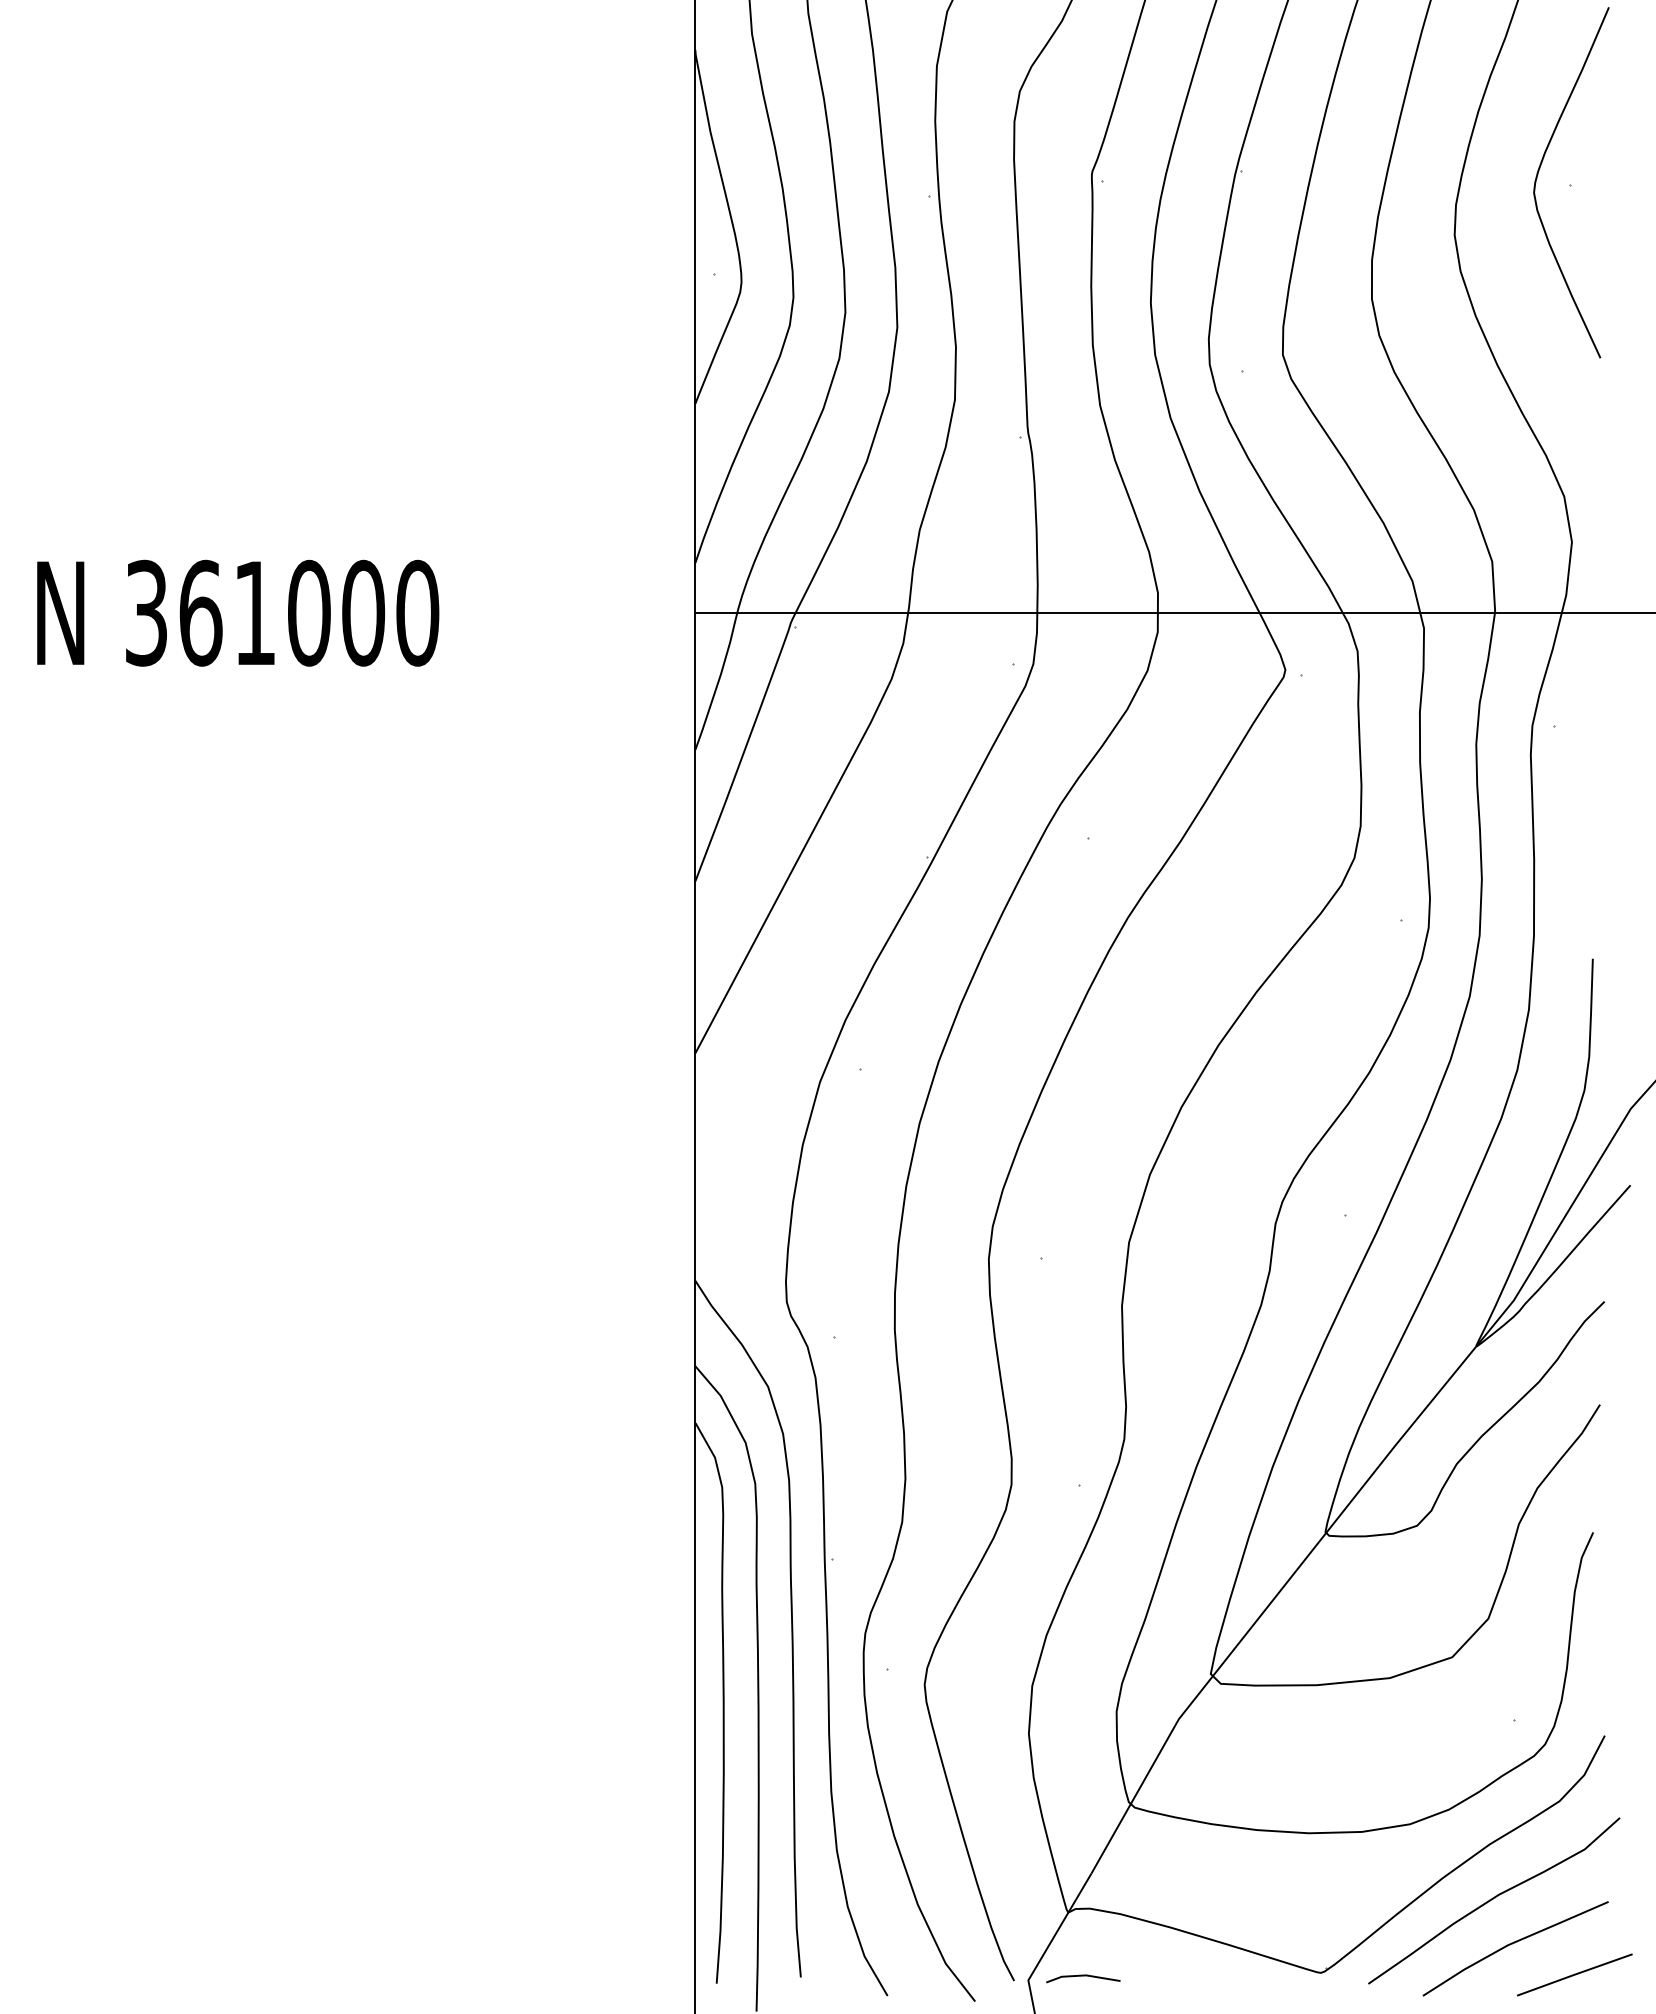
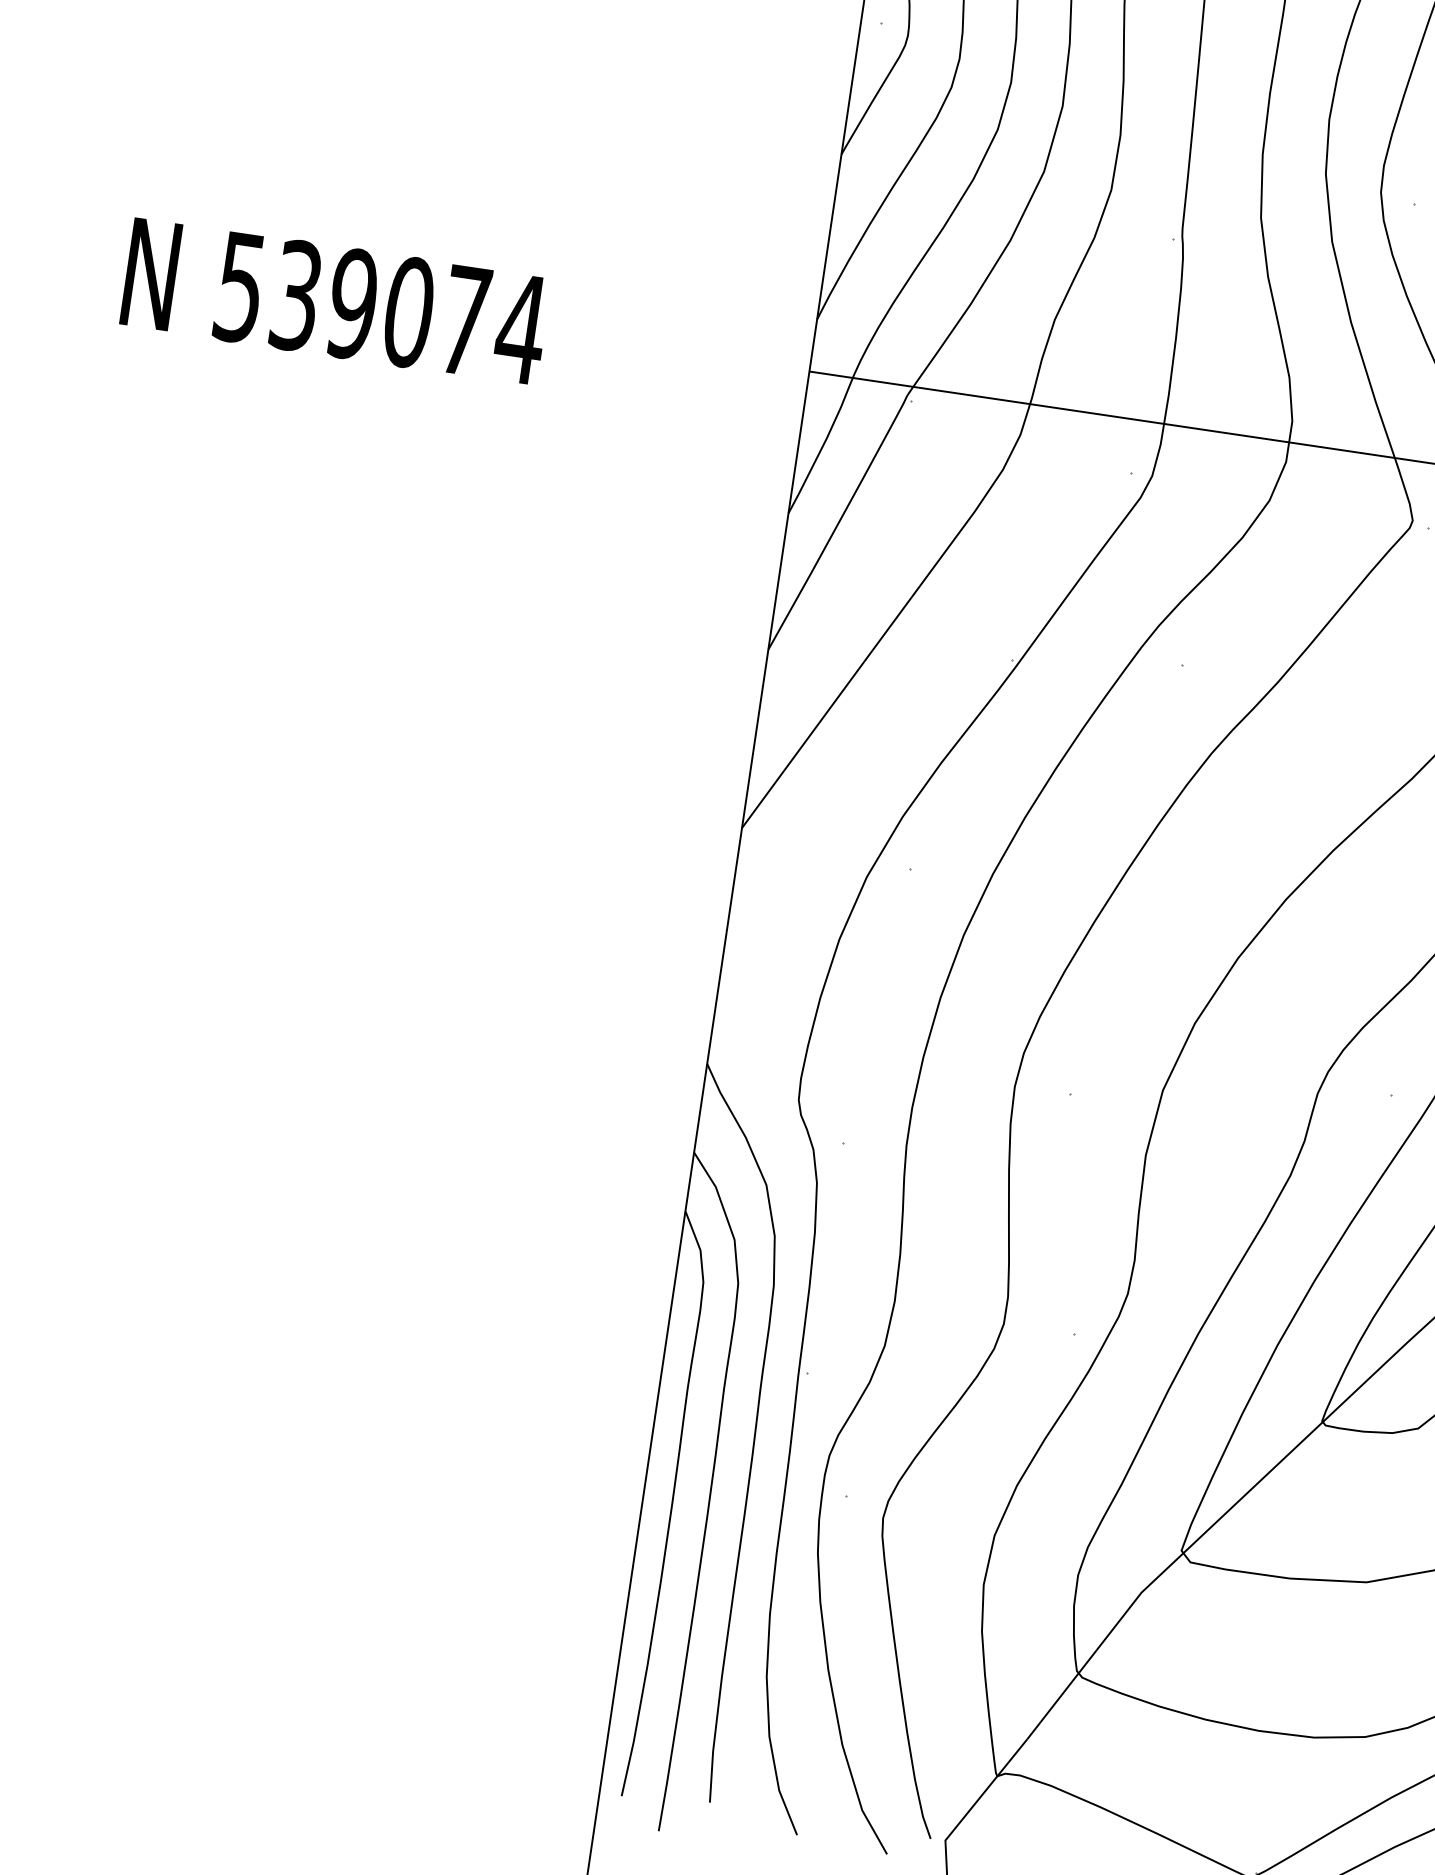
text: (283, 612) -> (382, 307), 361000 -> 539074
line: (1083, 1976) -> (1003, 1844), removed

